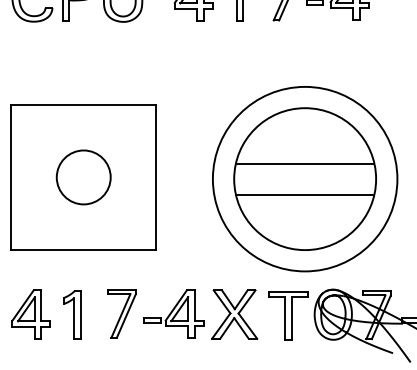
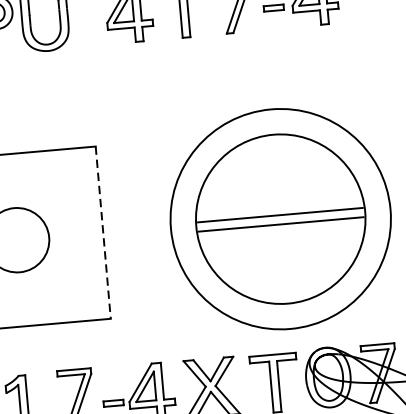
line: (304, 163) -> (280, 224), moved
line: (156, 177) -> (103, 232), solid -> dashed
line: (304, 194) -> (279, 214), moved

